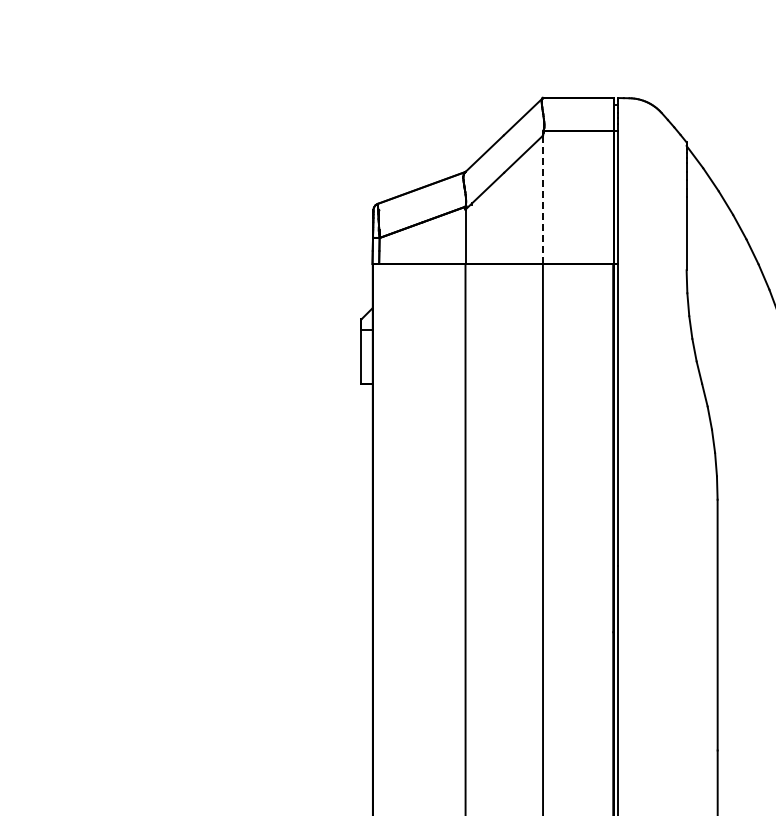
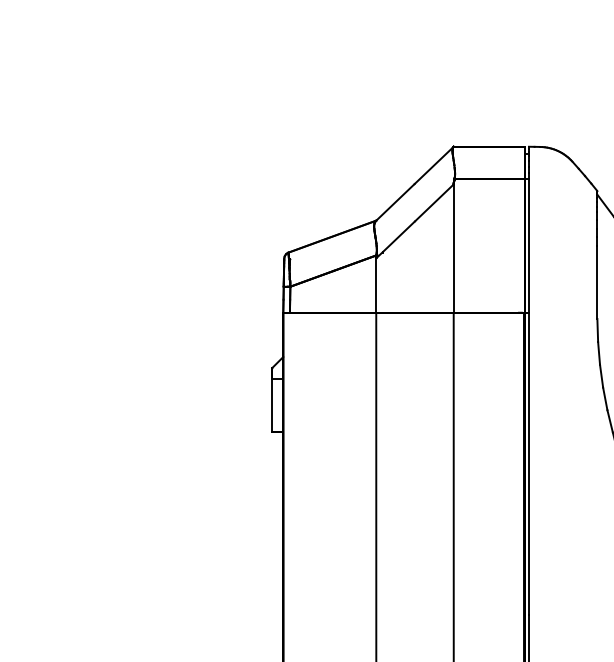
line: (542, 200) -> (453, 249), dashed -> solid

